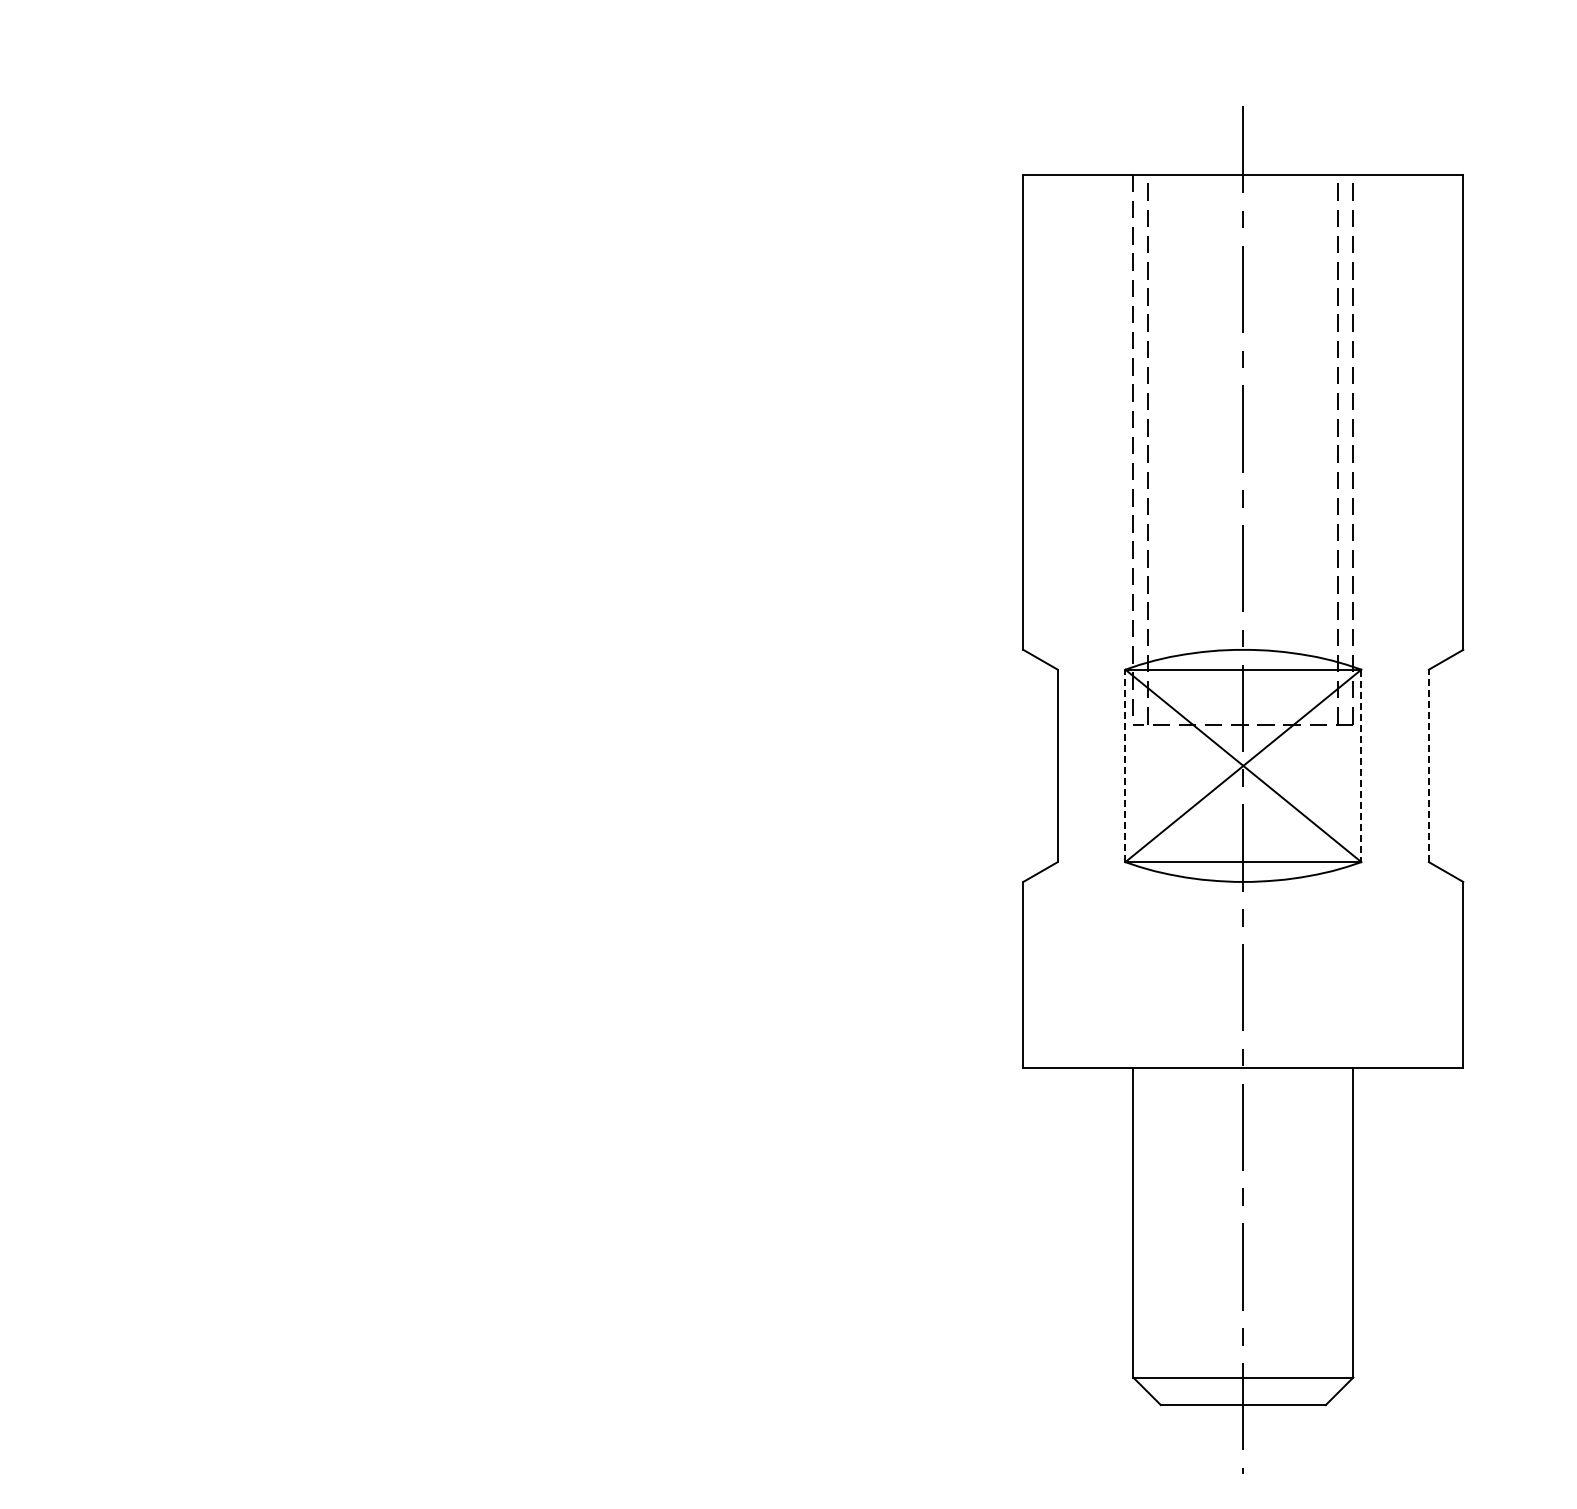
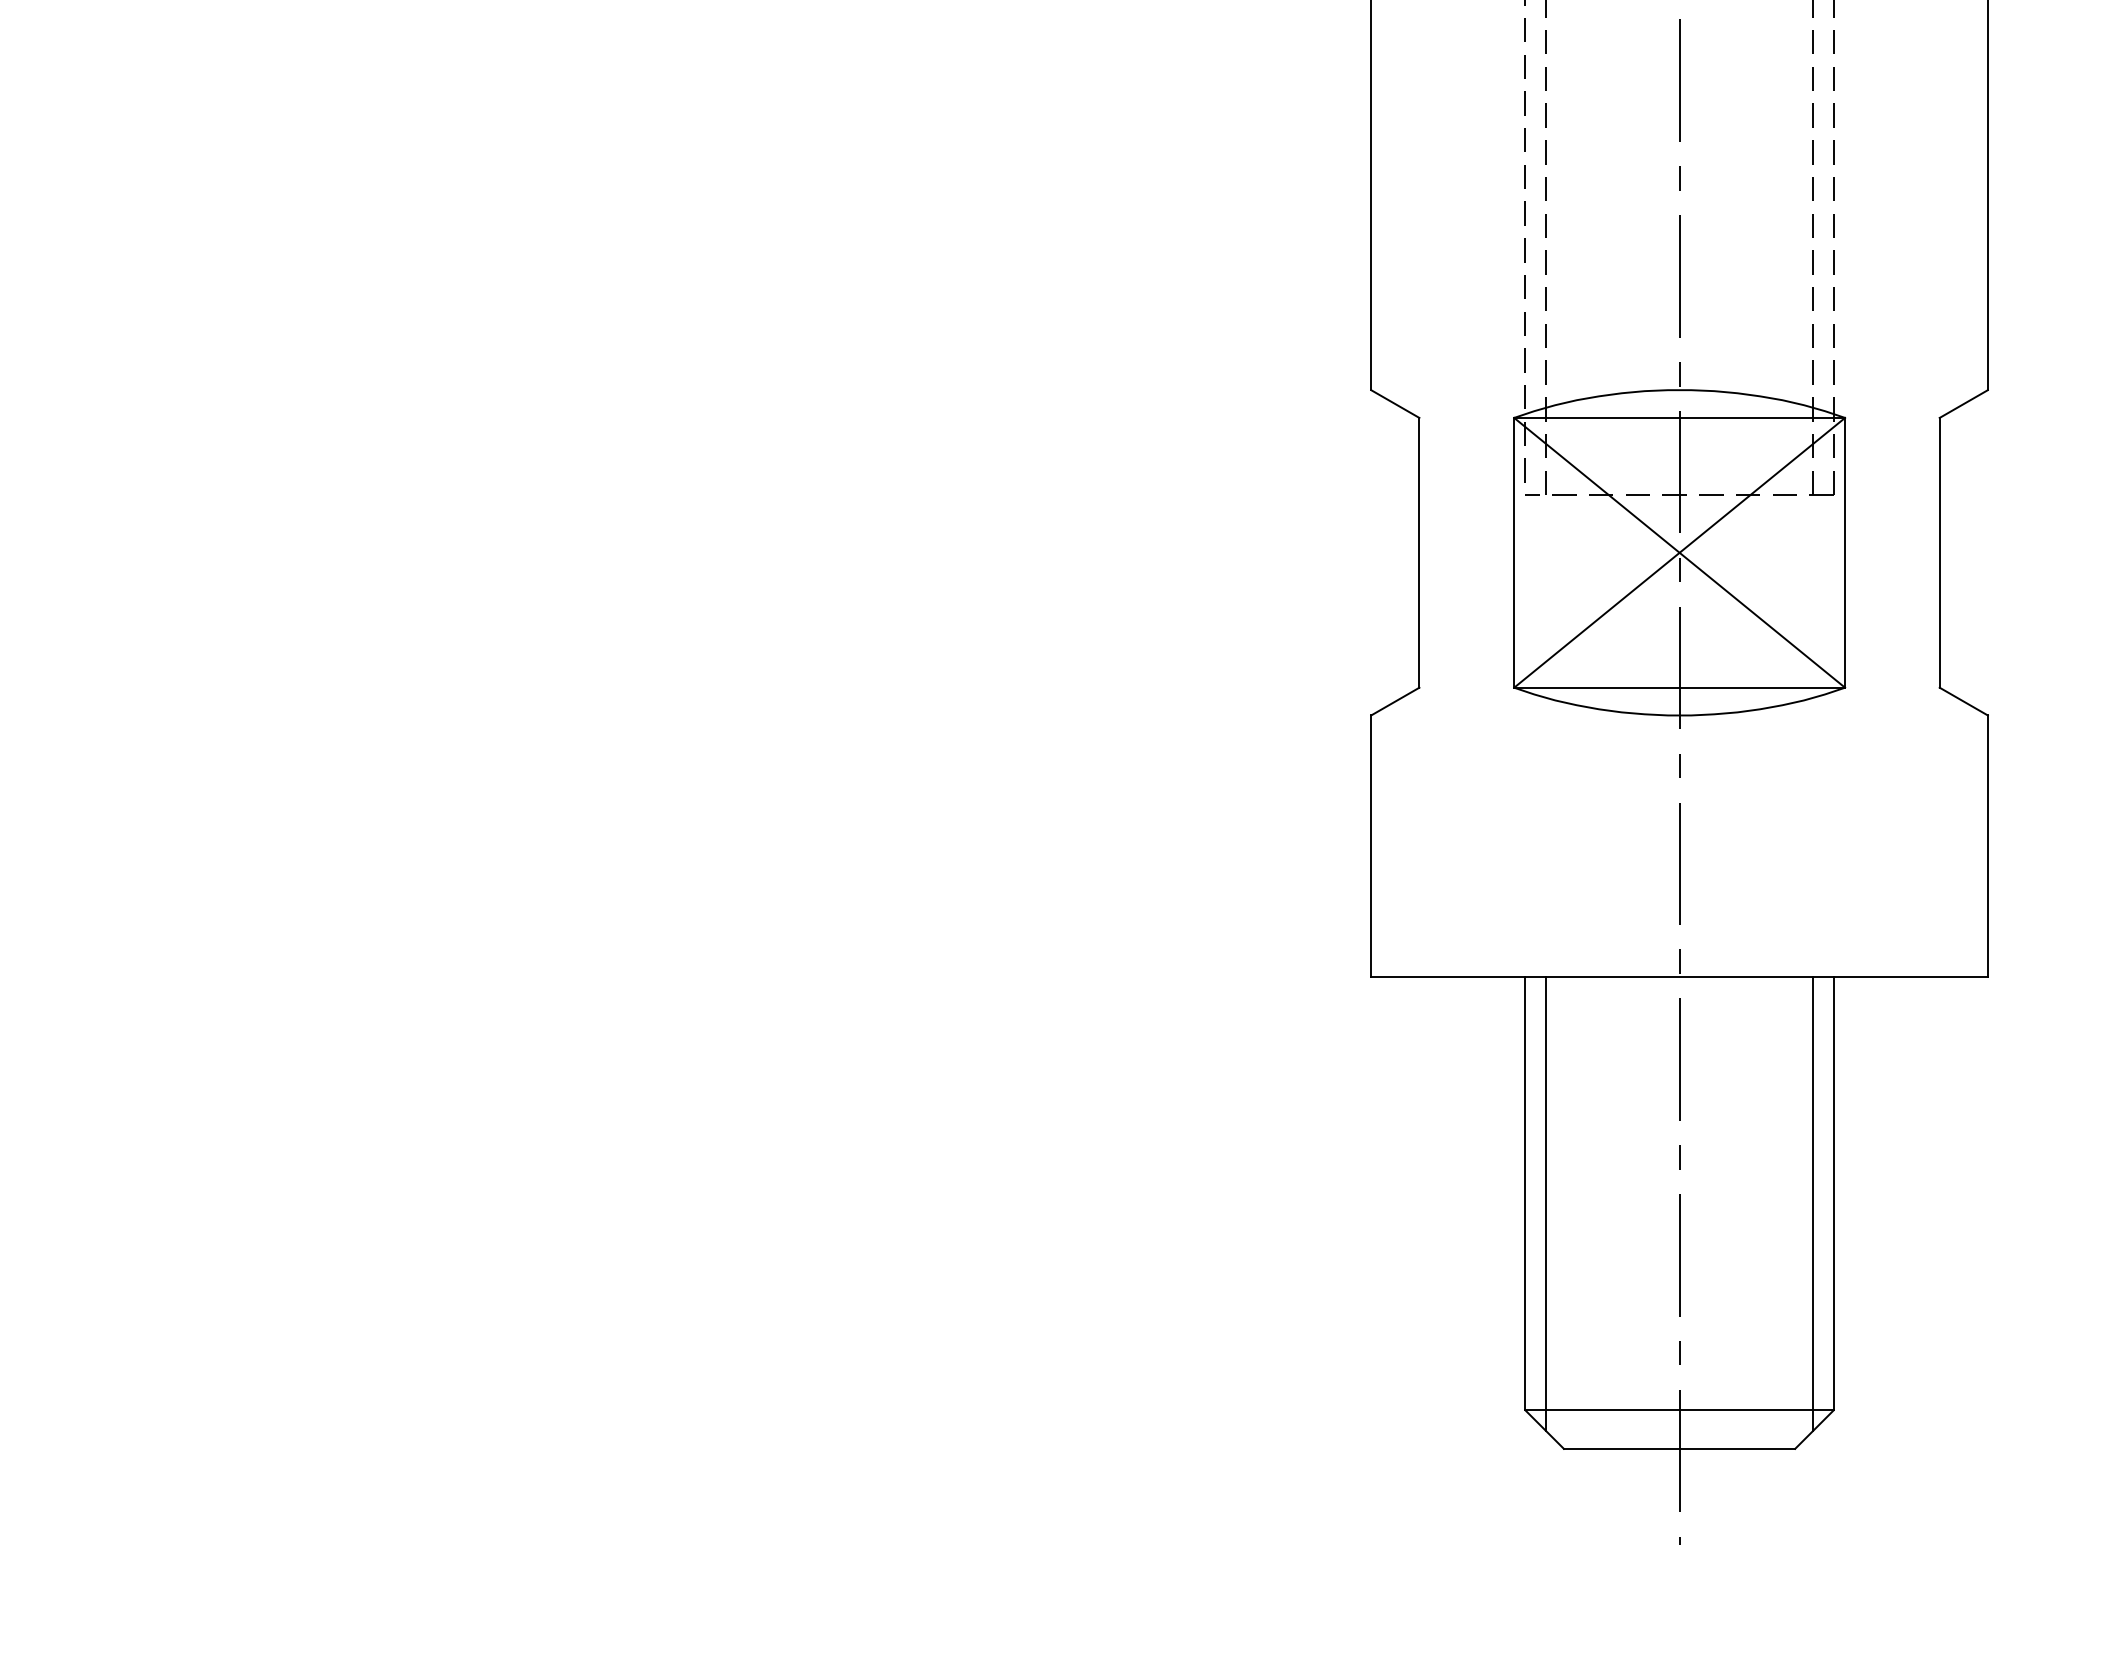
line: (1125, 765) -> (1514, 552), dashed -> solid
line: (1428, 765) -> (1939, 552), dashed -> solid
line: (1361, 766) -> (1845, 553), dashed -> solid
line: (1148, 1230) -> (1546, 1204), added
line: (1338, 1230) -> (1812, 1204), added

